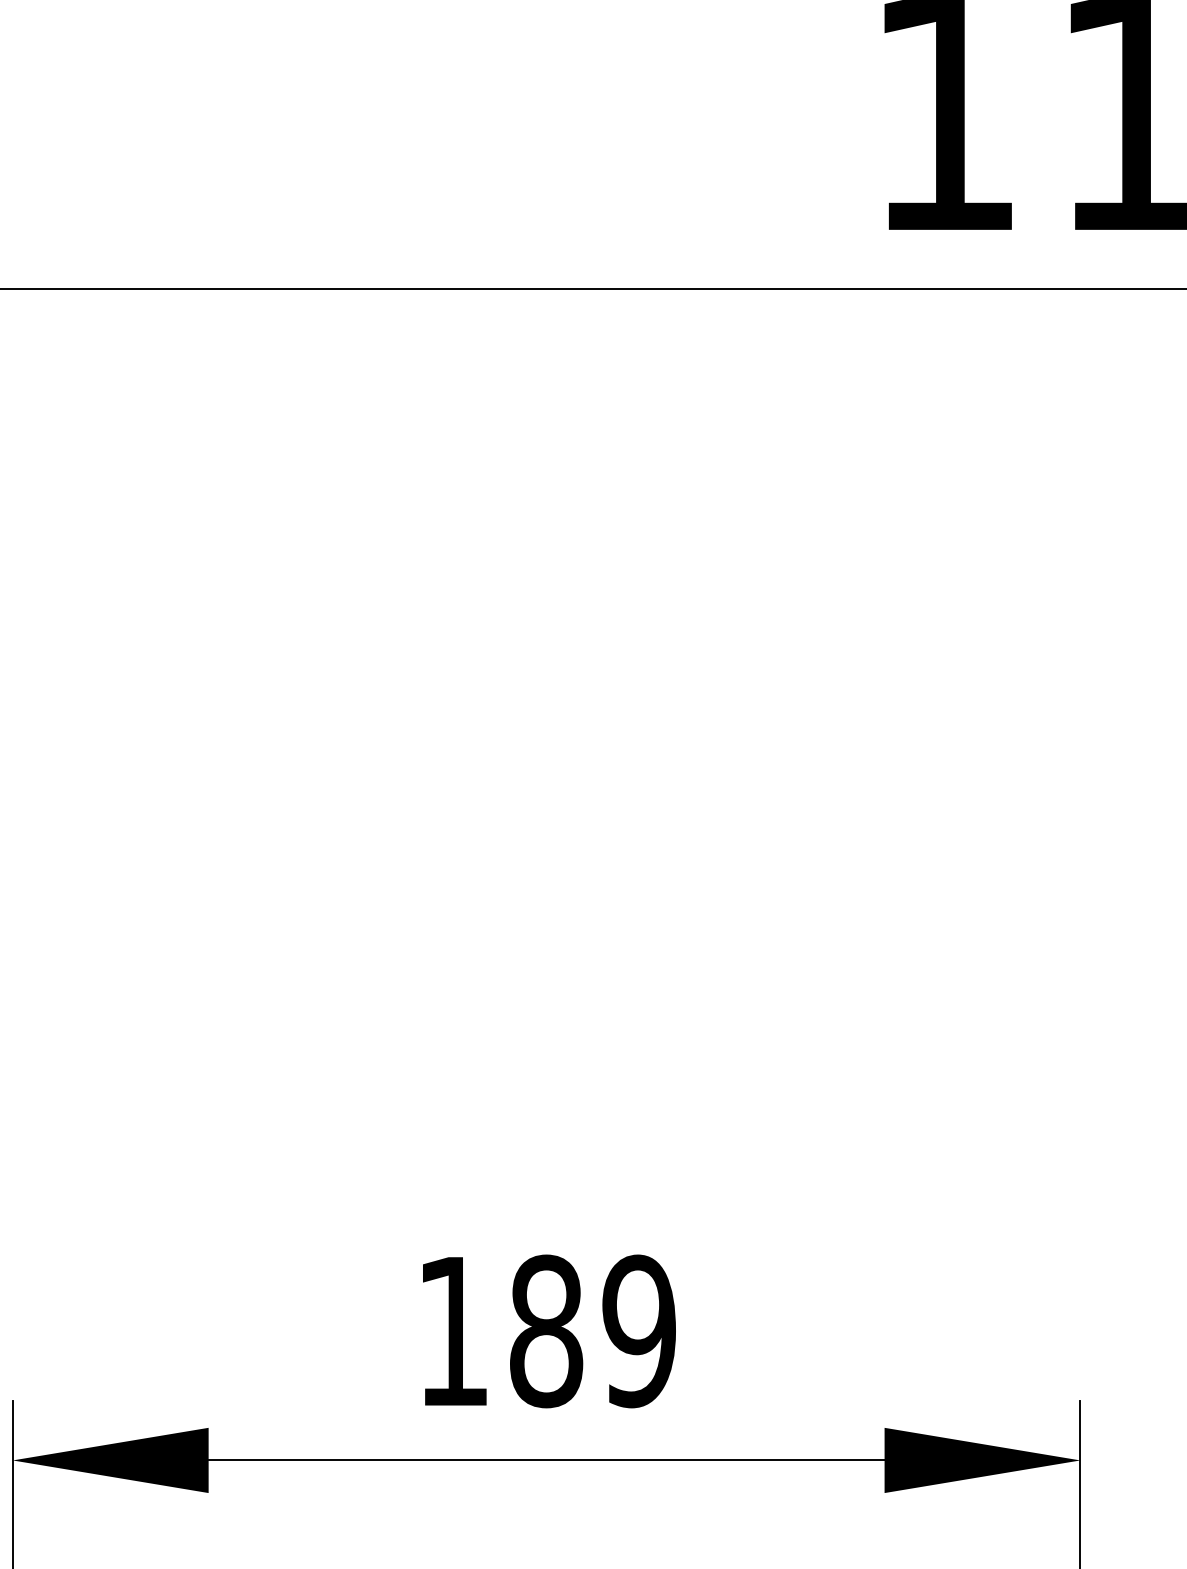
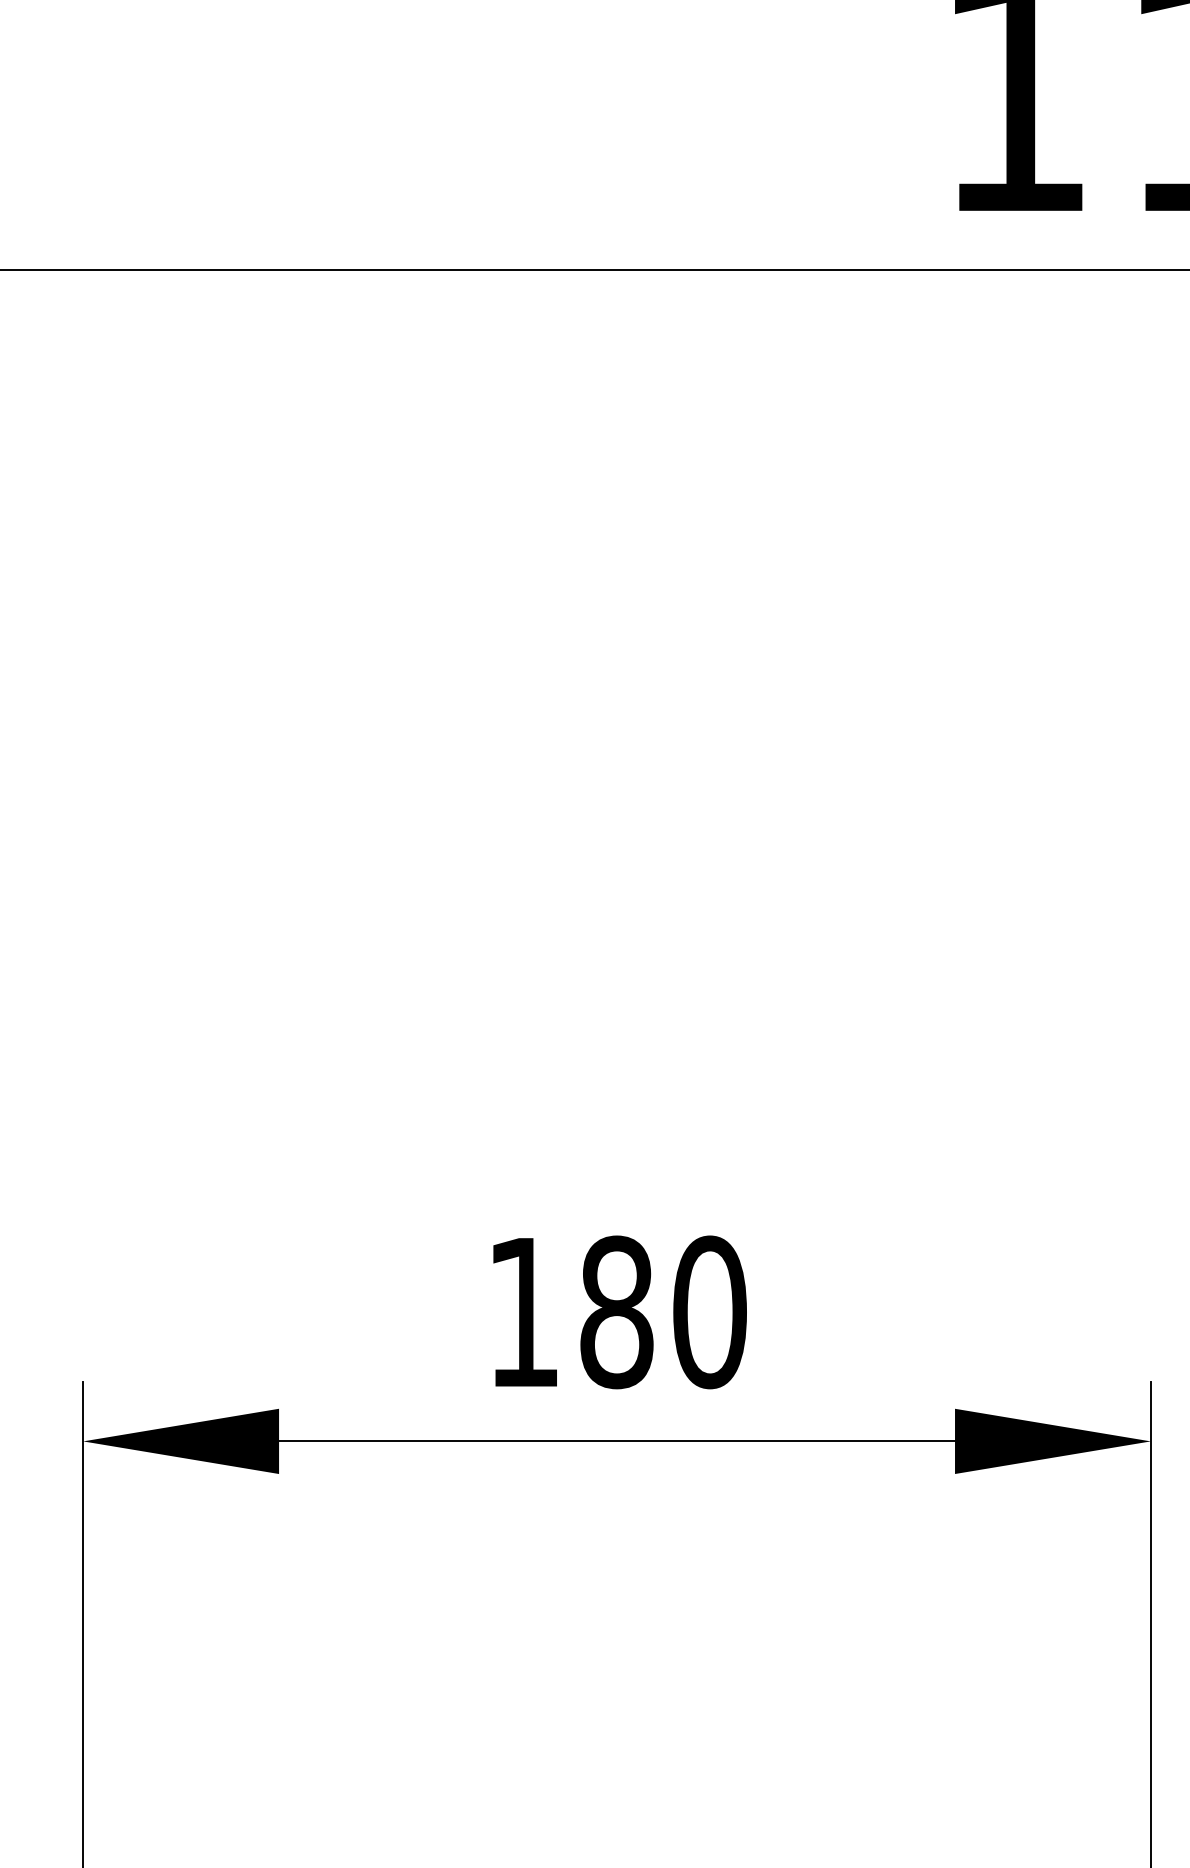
text: (639, 1331) -> (709, 1312), 189 -> 180

